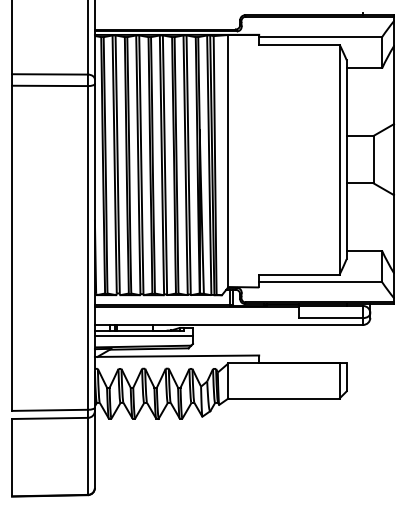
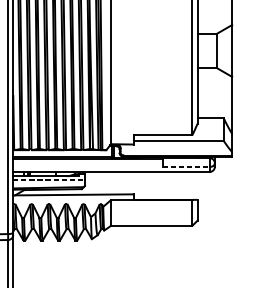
line: (331, 318) -> (186, 167), solid -> dashed
line: (144, 336) -> (49, 180), solid -> dashed

